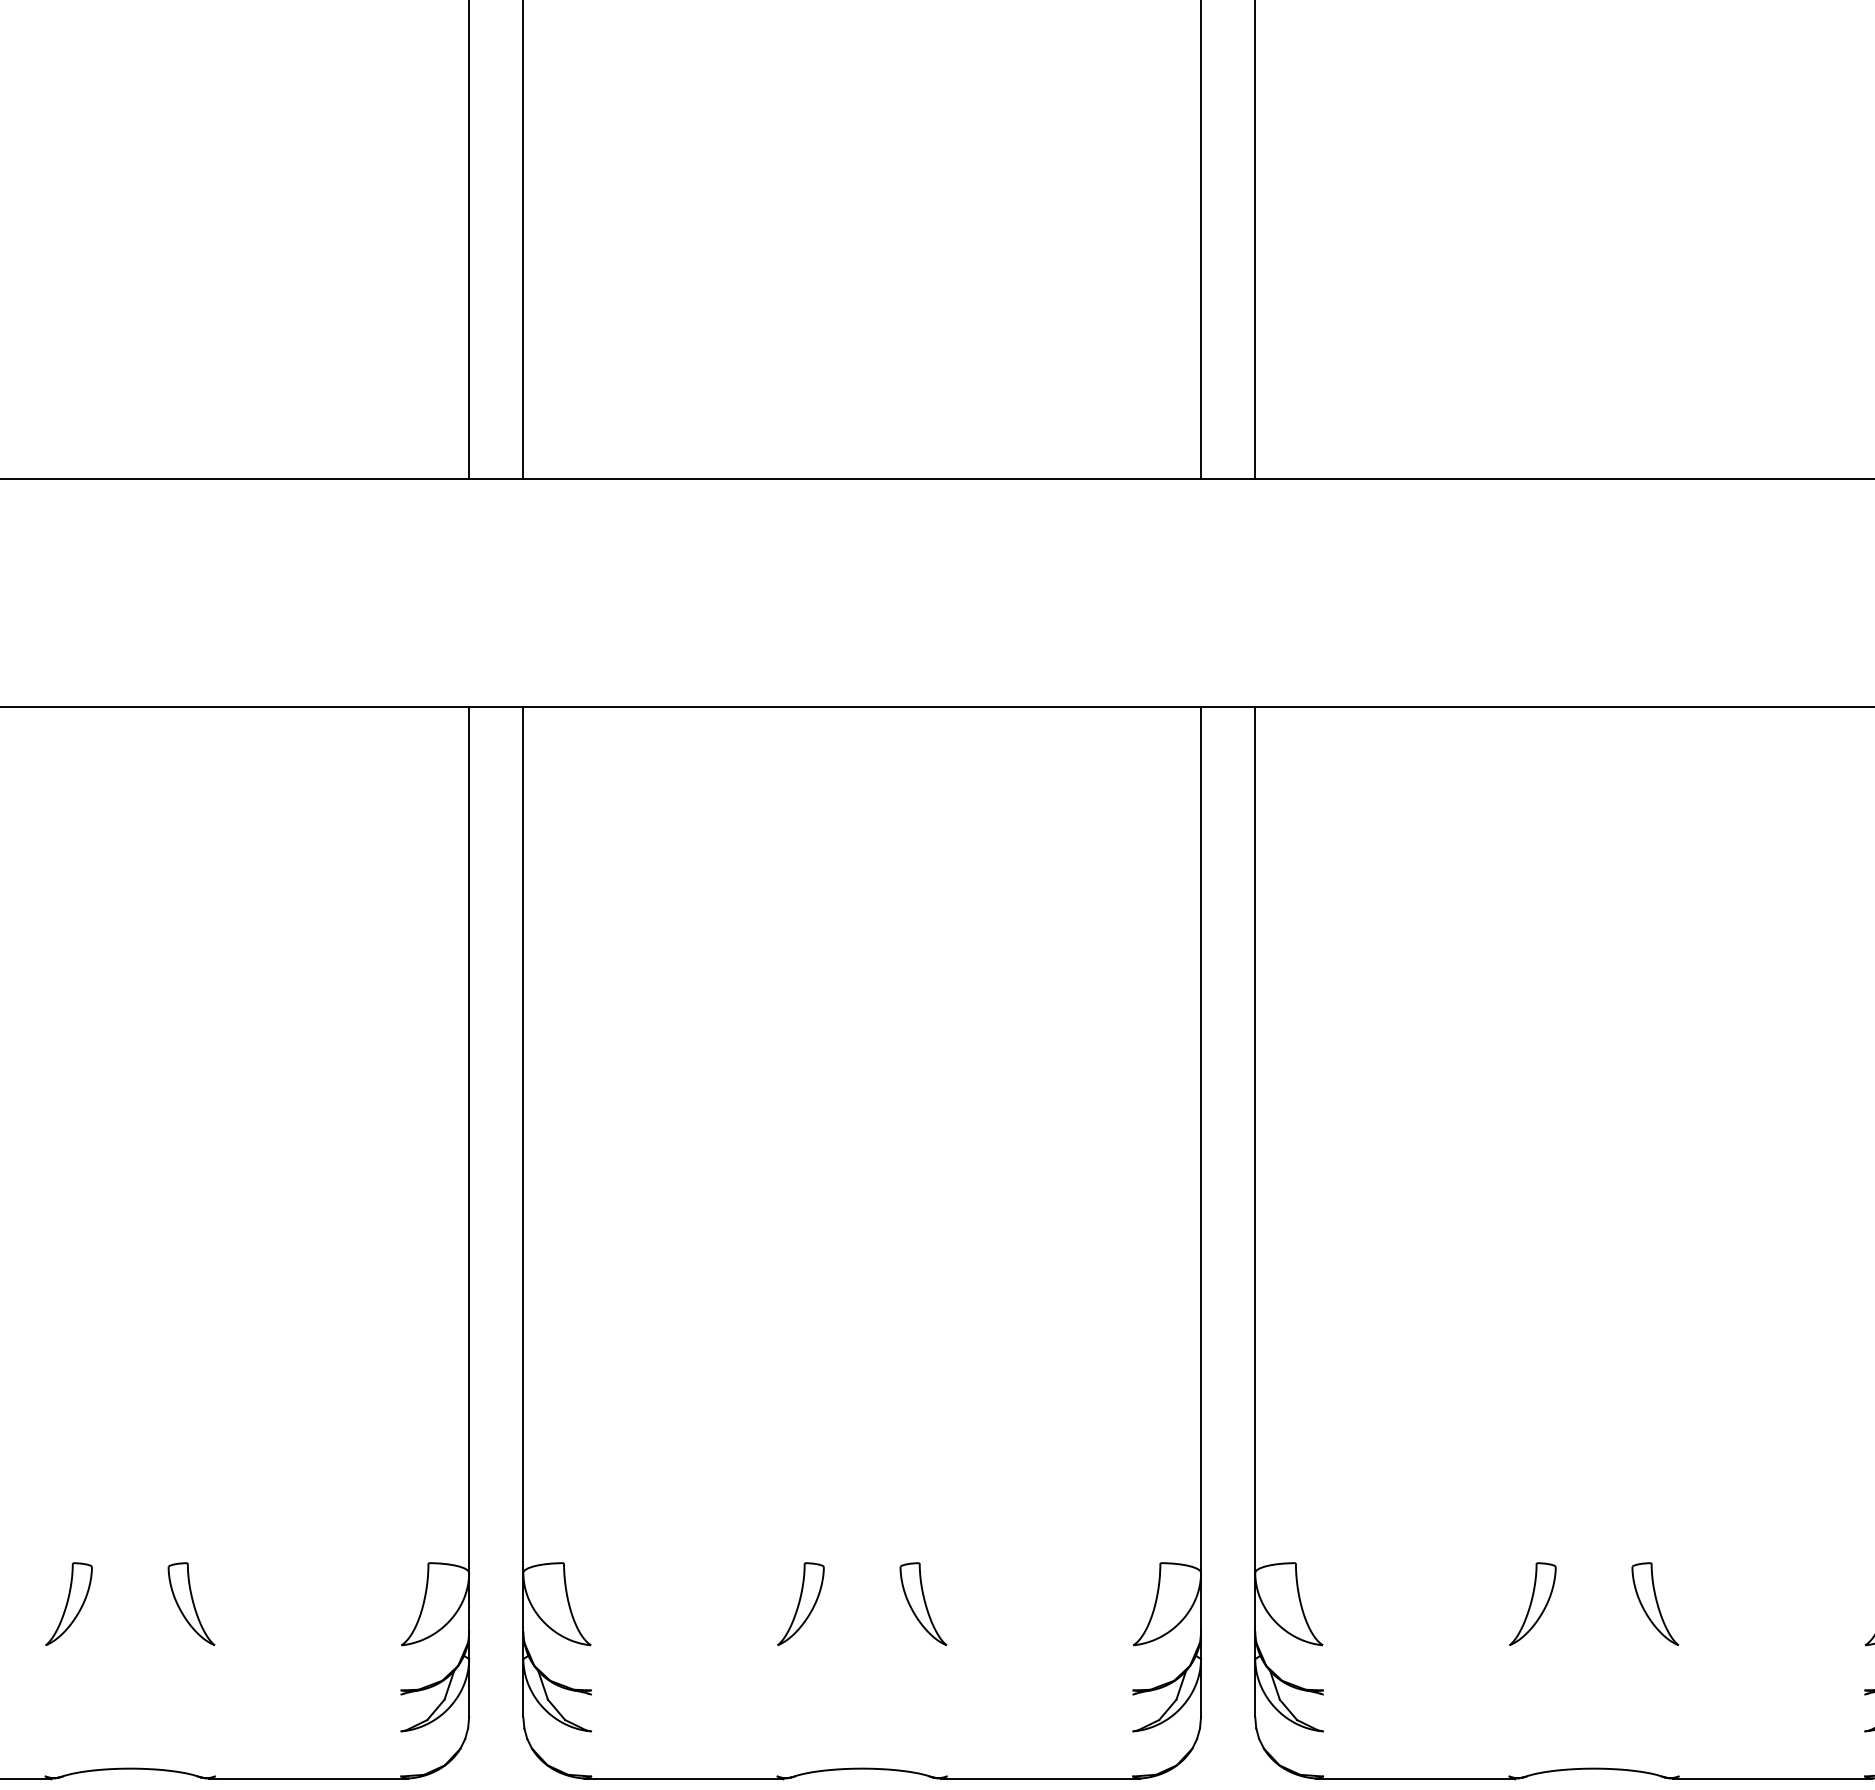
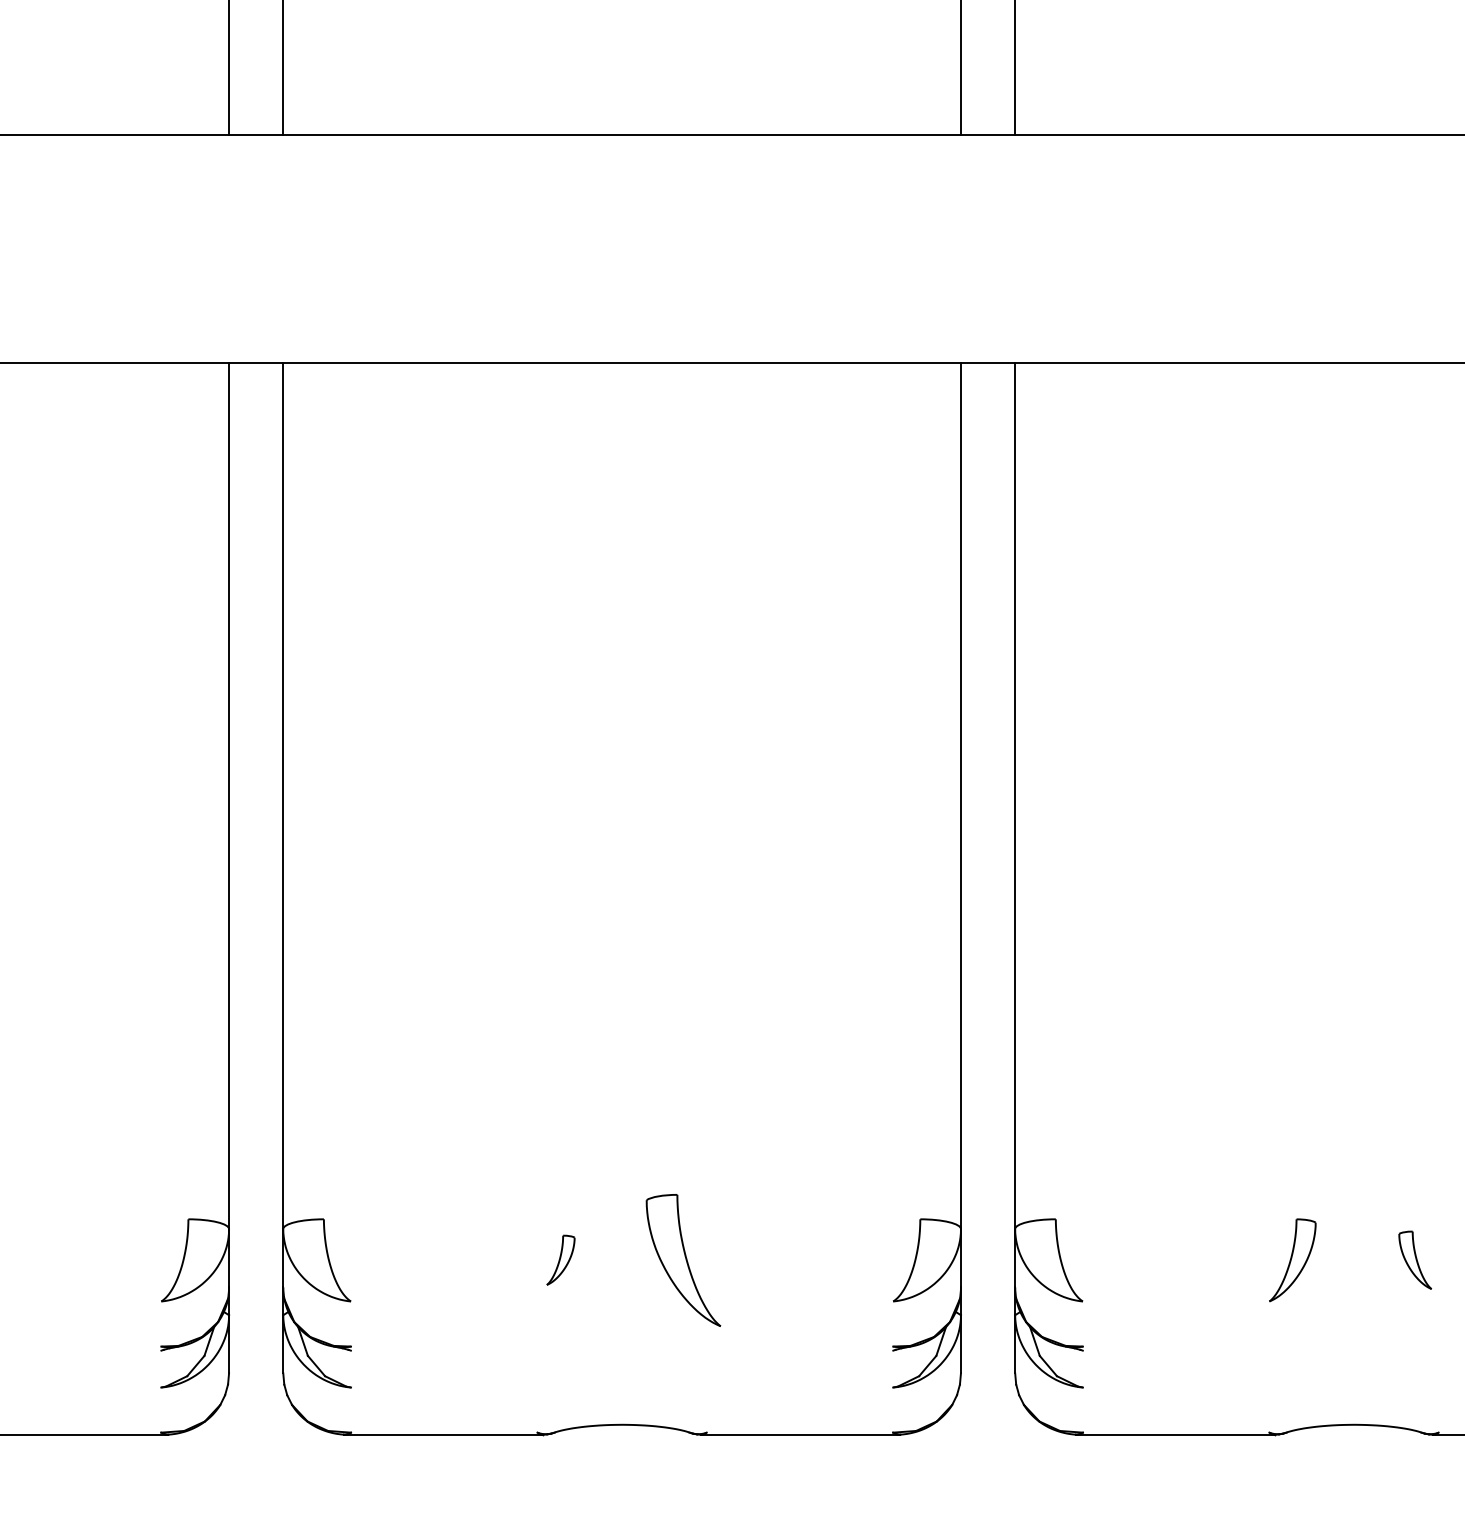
part: (800, 1603) -> (560, 1259), size x0.6
part: (923, 1603) -> (683, 1259), size x1.6
part: (1655, 1603) -> (1415, 1259), size x0.7

